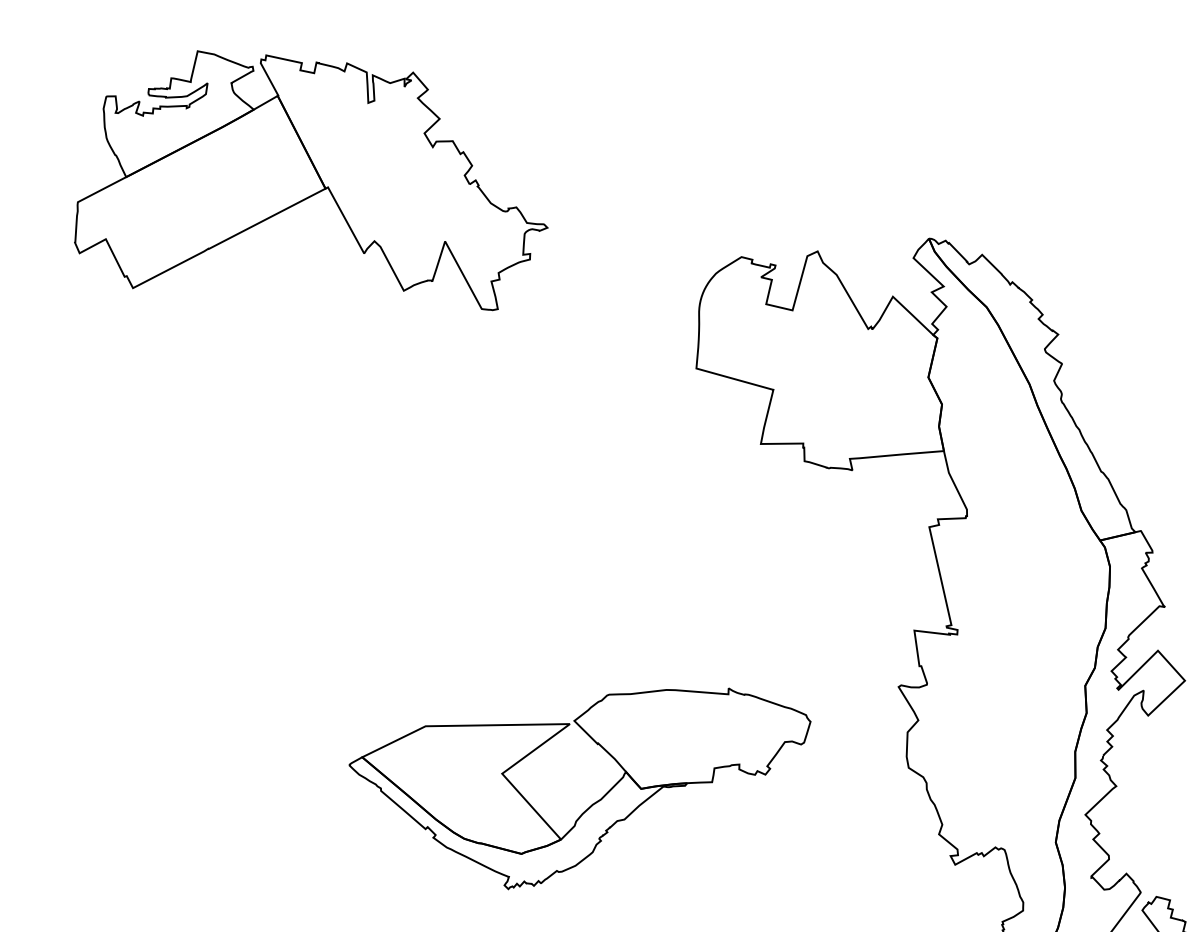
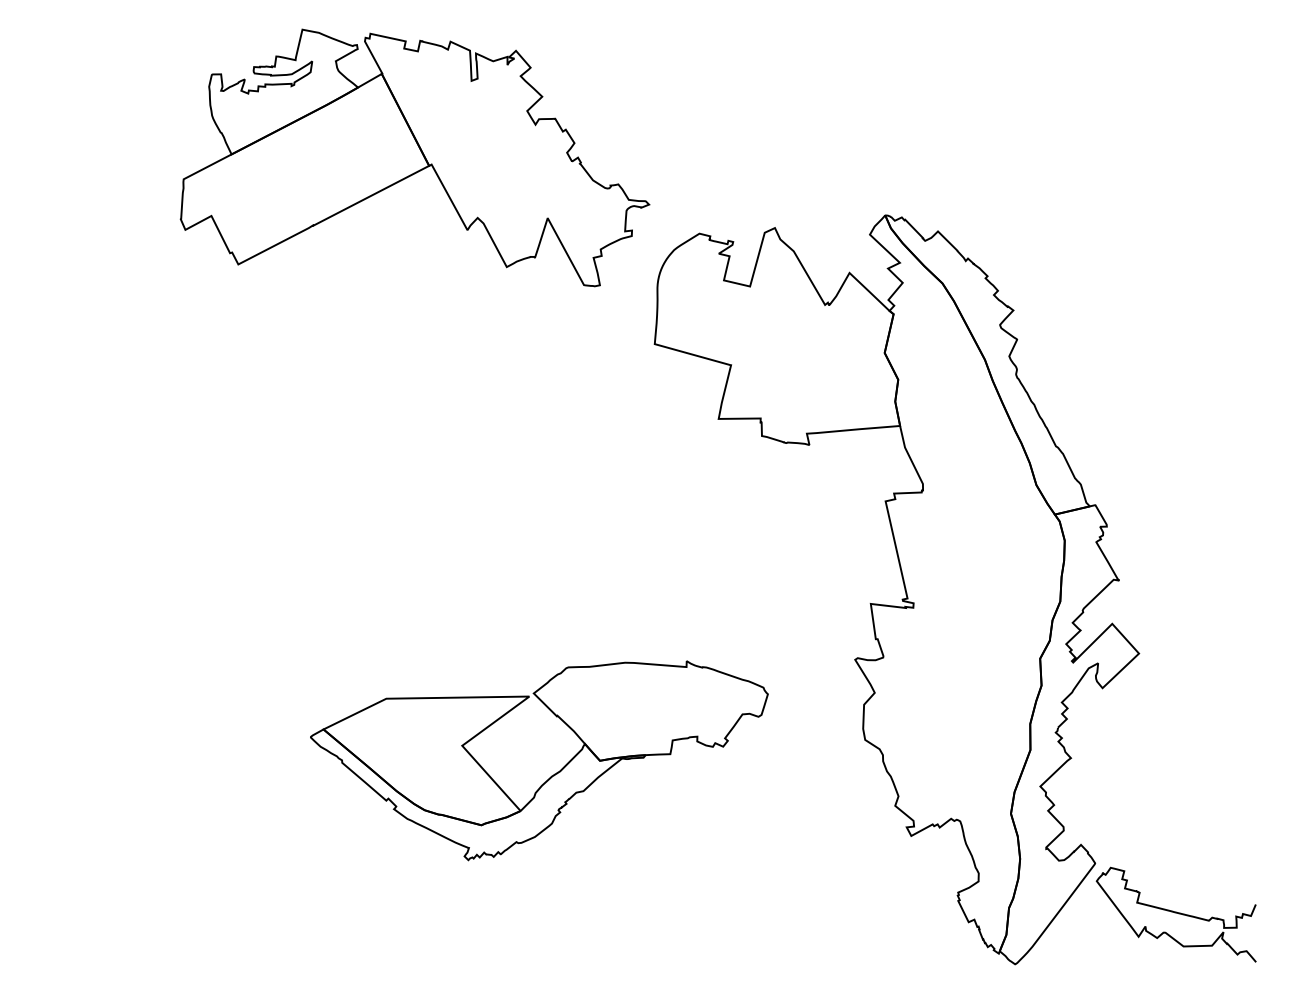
part: (310, 180) -> (414, 157), moved

